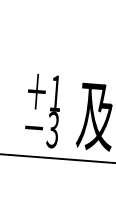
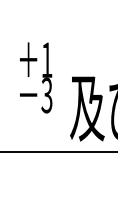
text: (43, 110) -> (36, 77), moved

